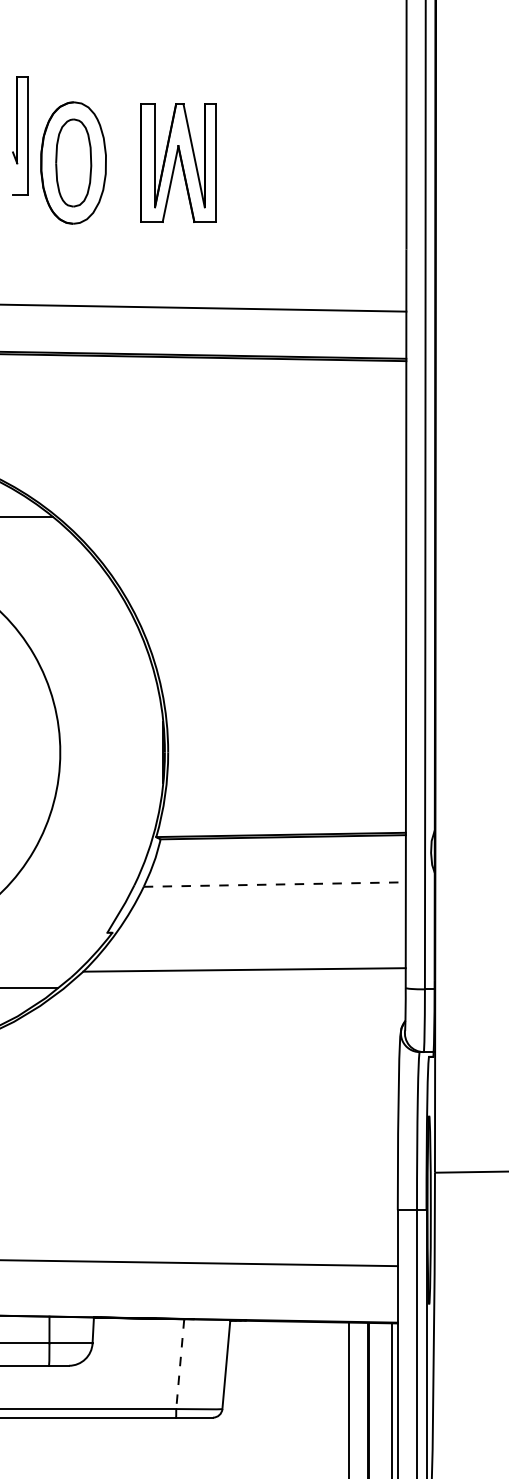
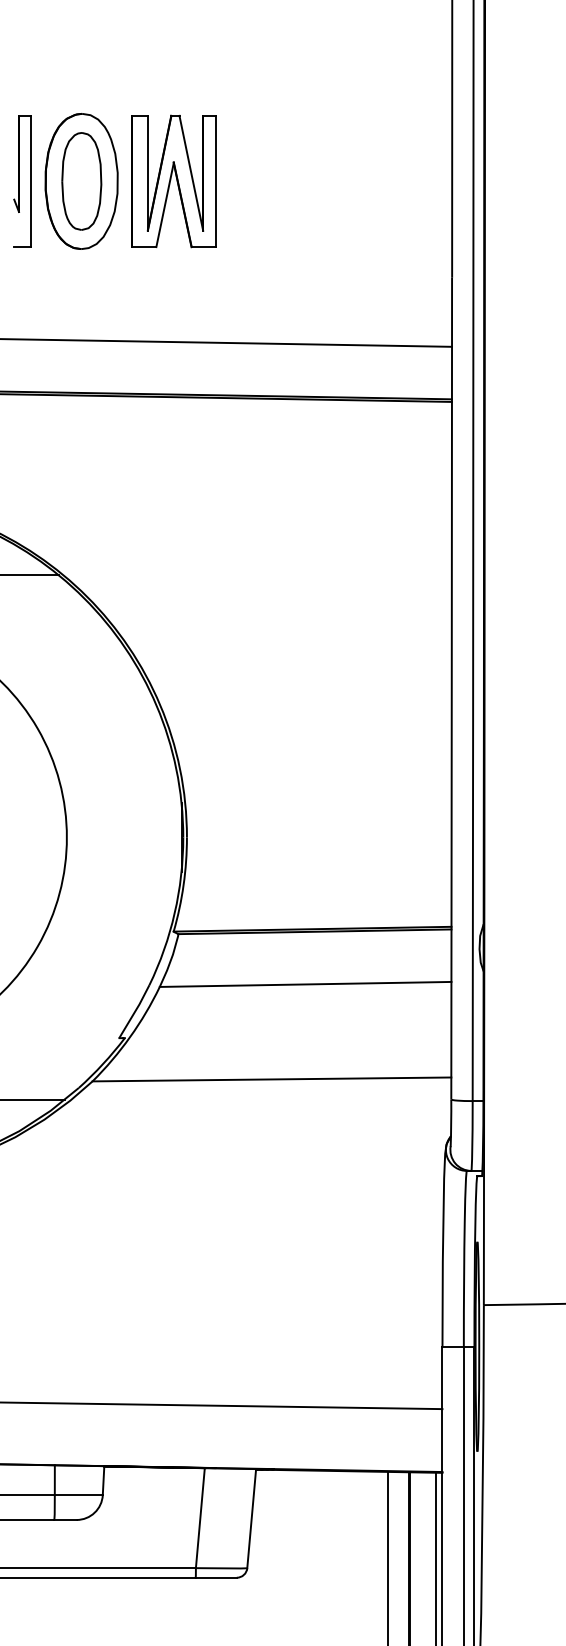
part: (20, 135) -> (22, 180), moved
part: (178, 162) -> (173, 180), moved
line: (275, 884) -> (306, 984), dashed -> solid
line: (180, 1364) -> (200, 1518), dashed -> solid

